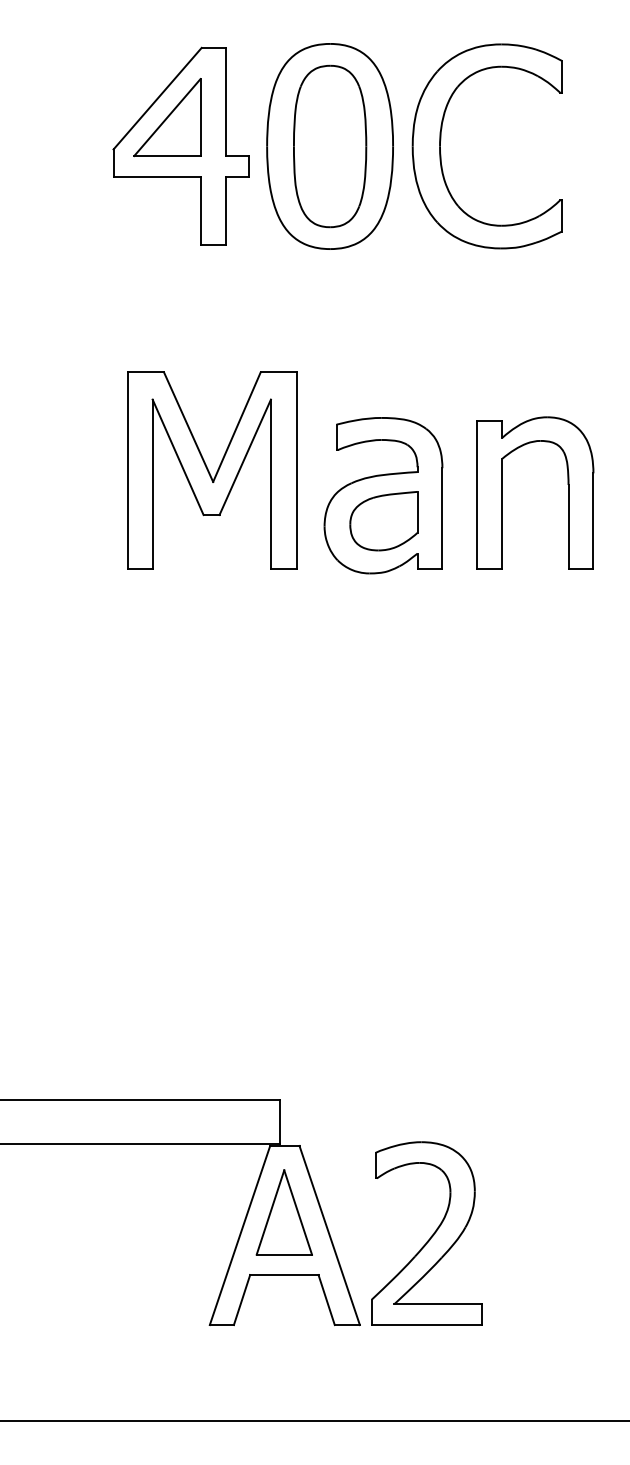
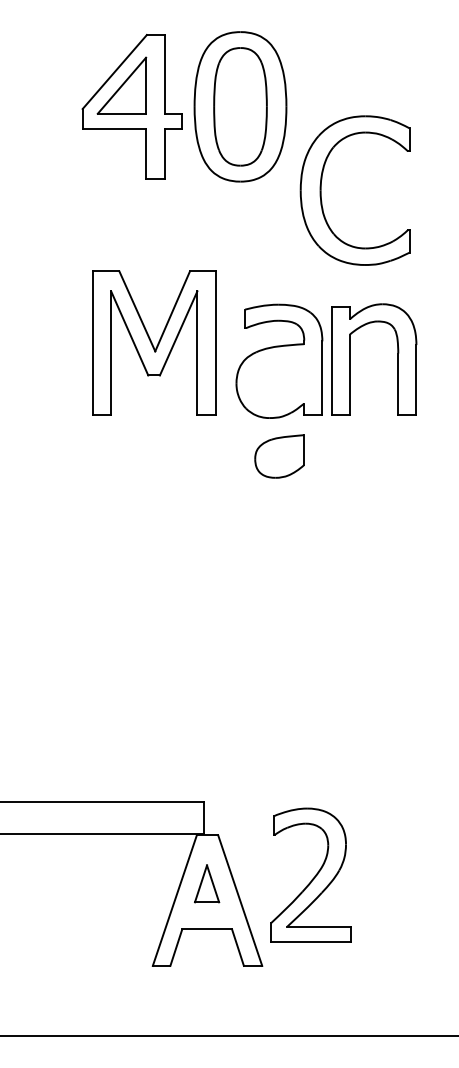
part: (441, 140) -> (321, 186), moved
part: (567, 484) -> (397, 353), moved
part: (383, 521) -> (279, 456), moved
part: (283, 1212) -> (206, 883), size x0.6
part: (426, 1233) -> (310, 875), moved

